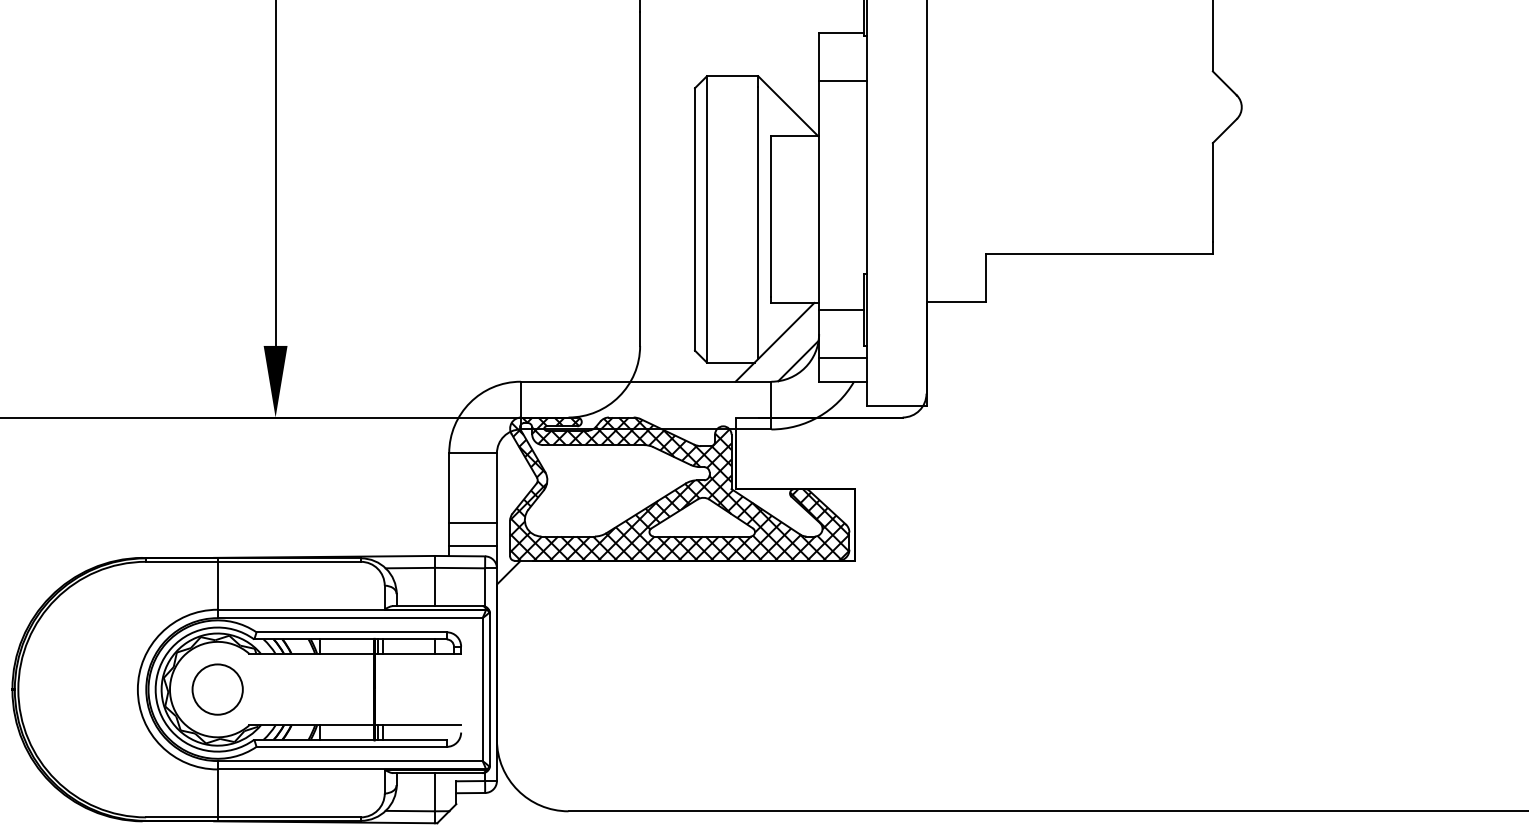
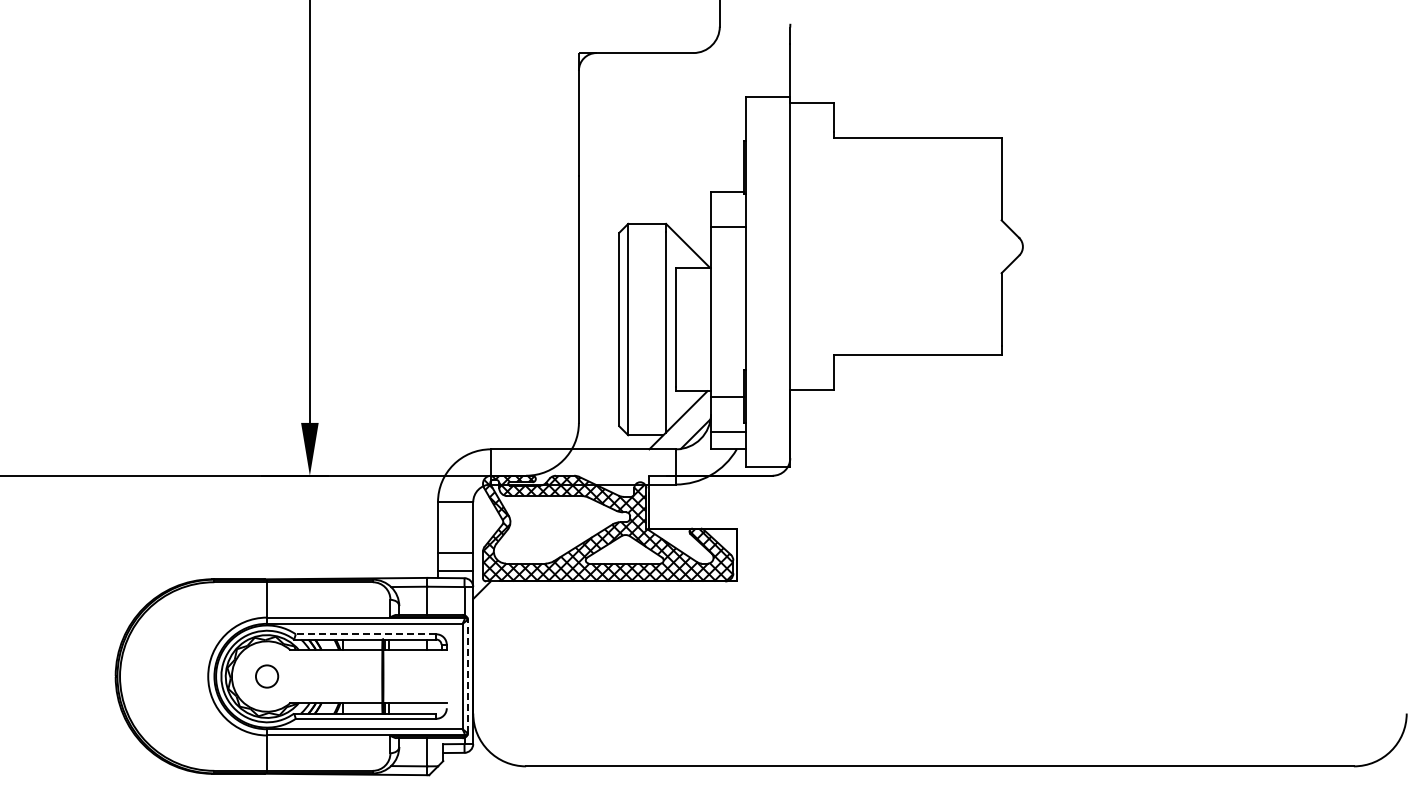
line: (350, 632) -> (365, 634), solid -> dashed
circle: (216, 689) -> (266, 676), size x0.6
line: (489, 689) -> (467, 676), solid -> dashed

